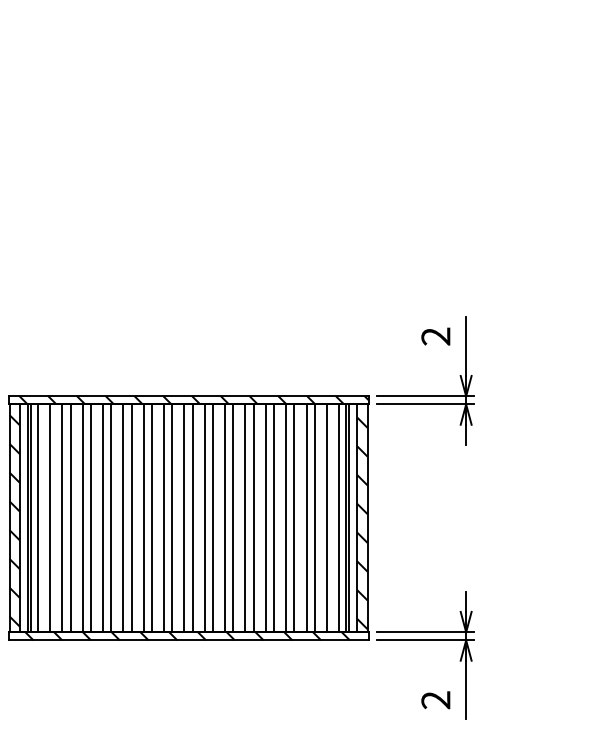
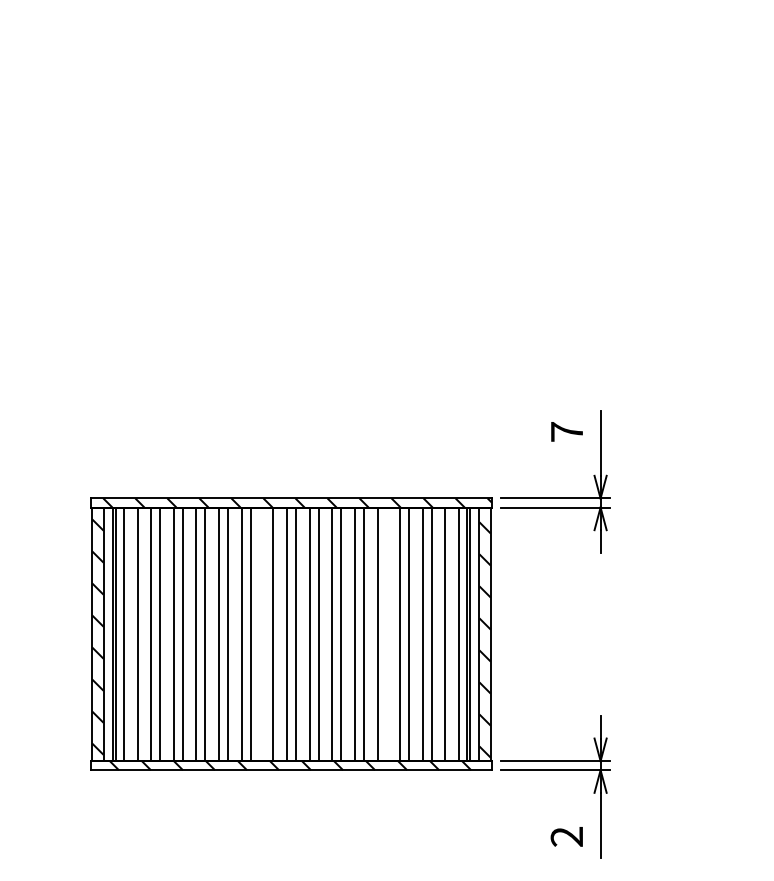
text: (435, 336) -> (566, 431), 2 -> 7
line: (164, 518) -> (264, 634), removed
line: (273, 518) -> (386, 634), removed

